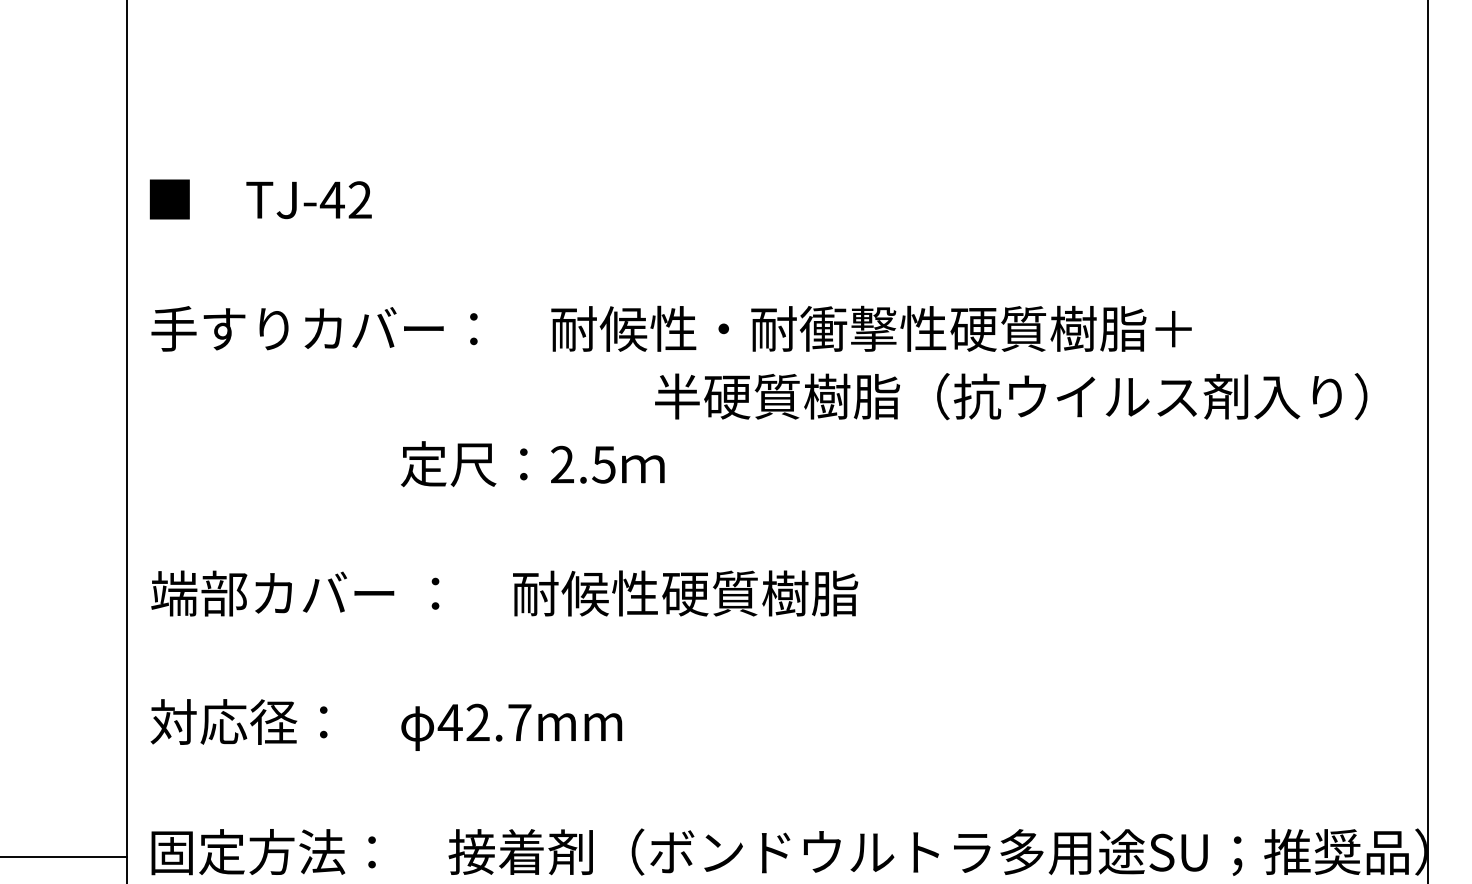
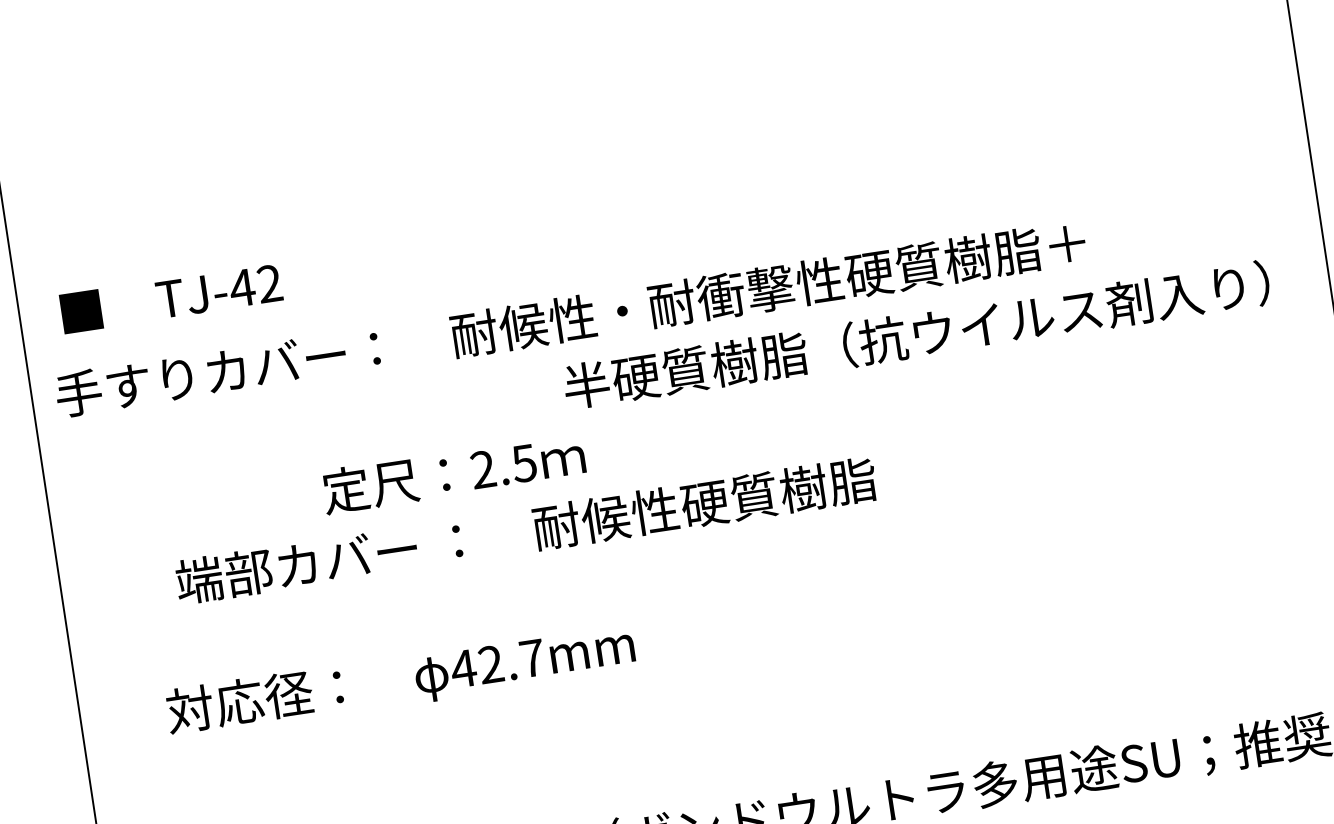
text: (260, 199) -> (171, 298), moved
text: (504, 593) -> (525, 530), moved
text: (386, 724) -> (400, 680), moved

